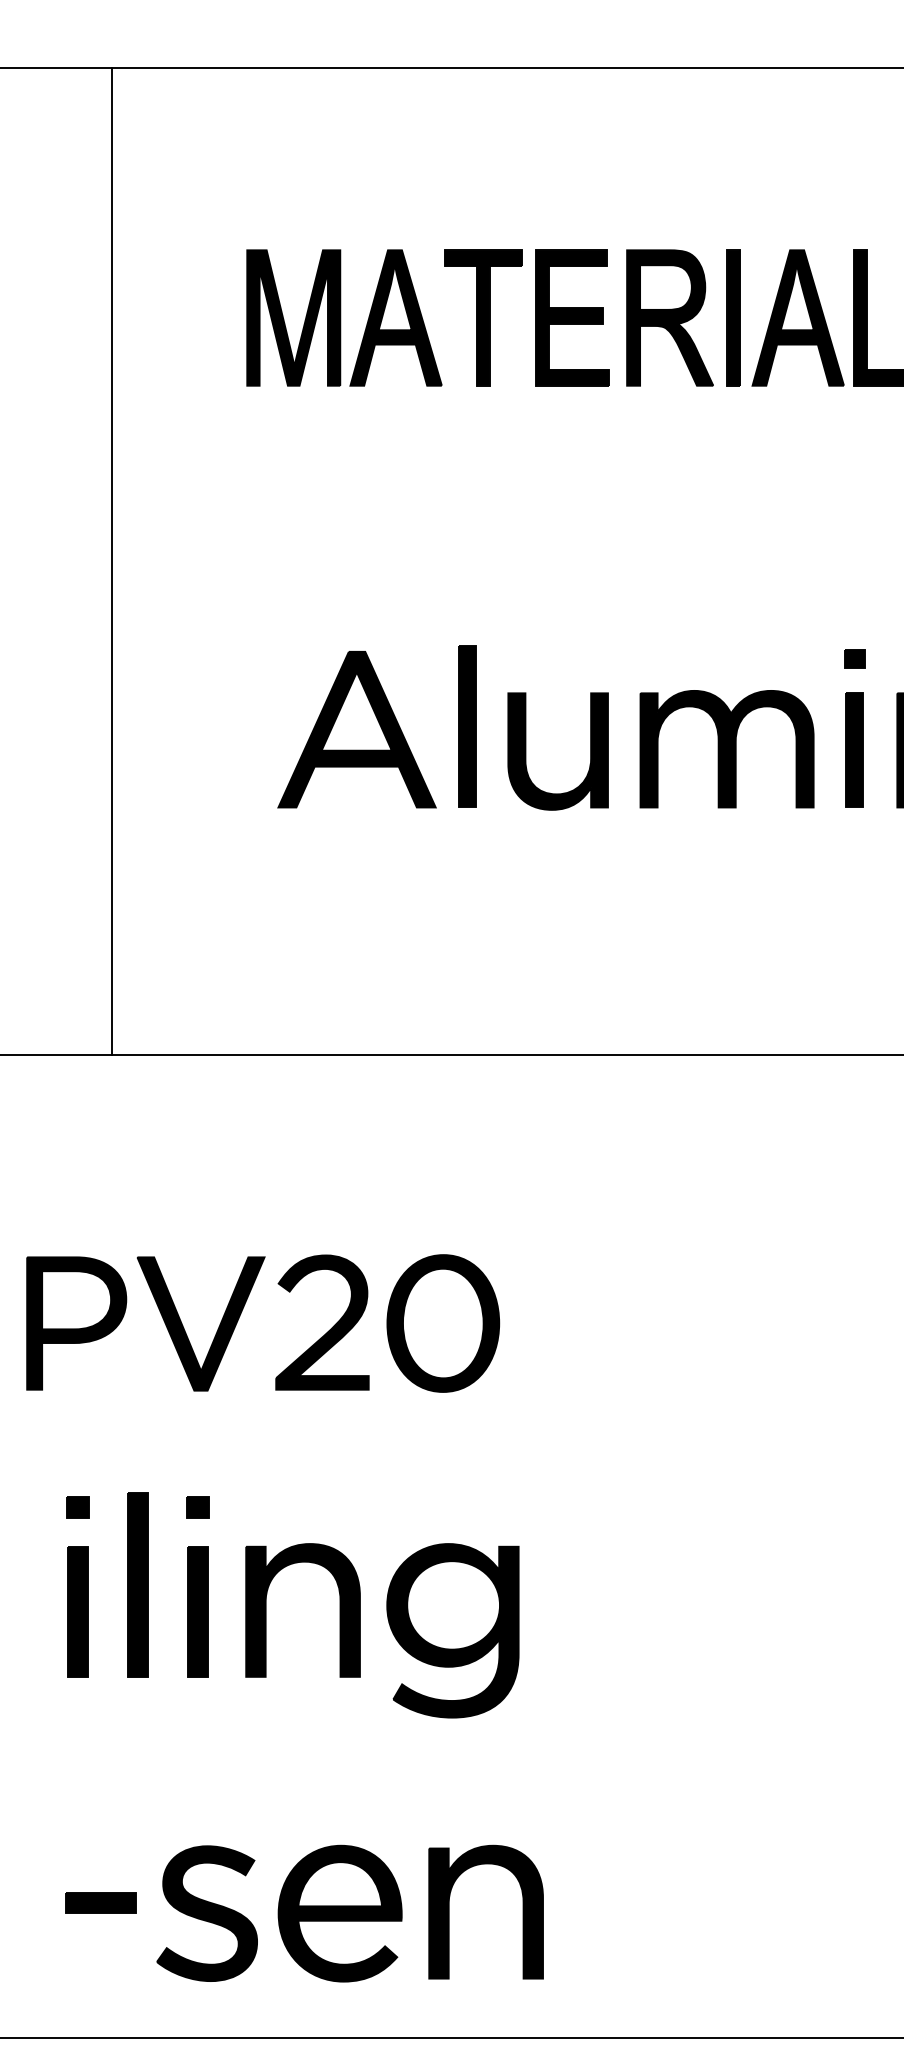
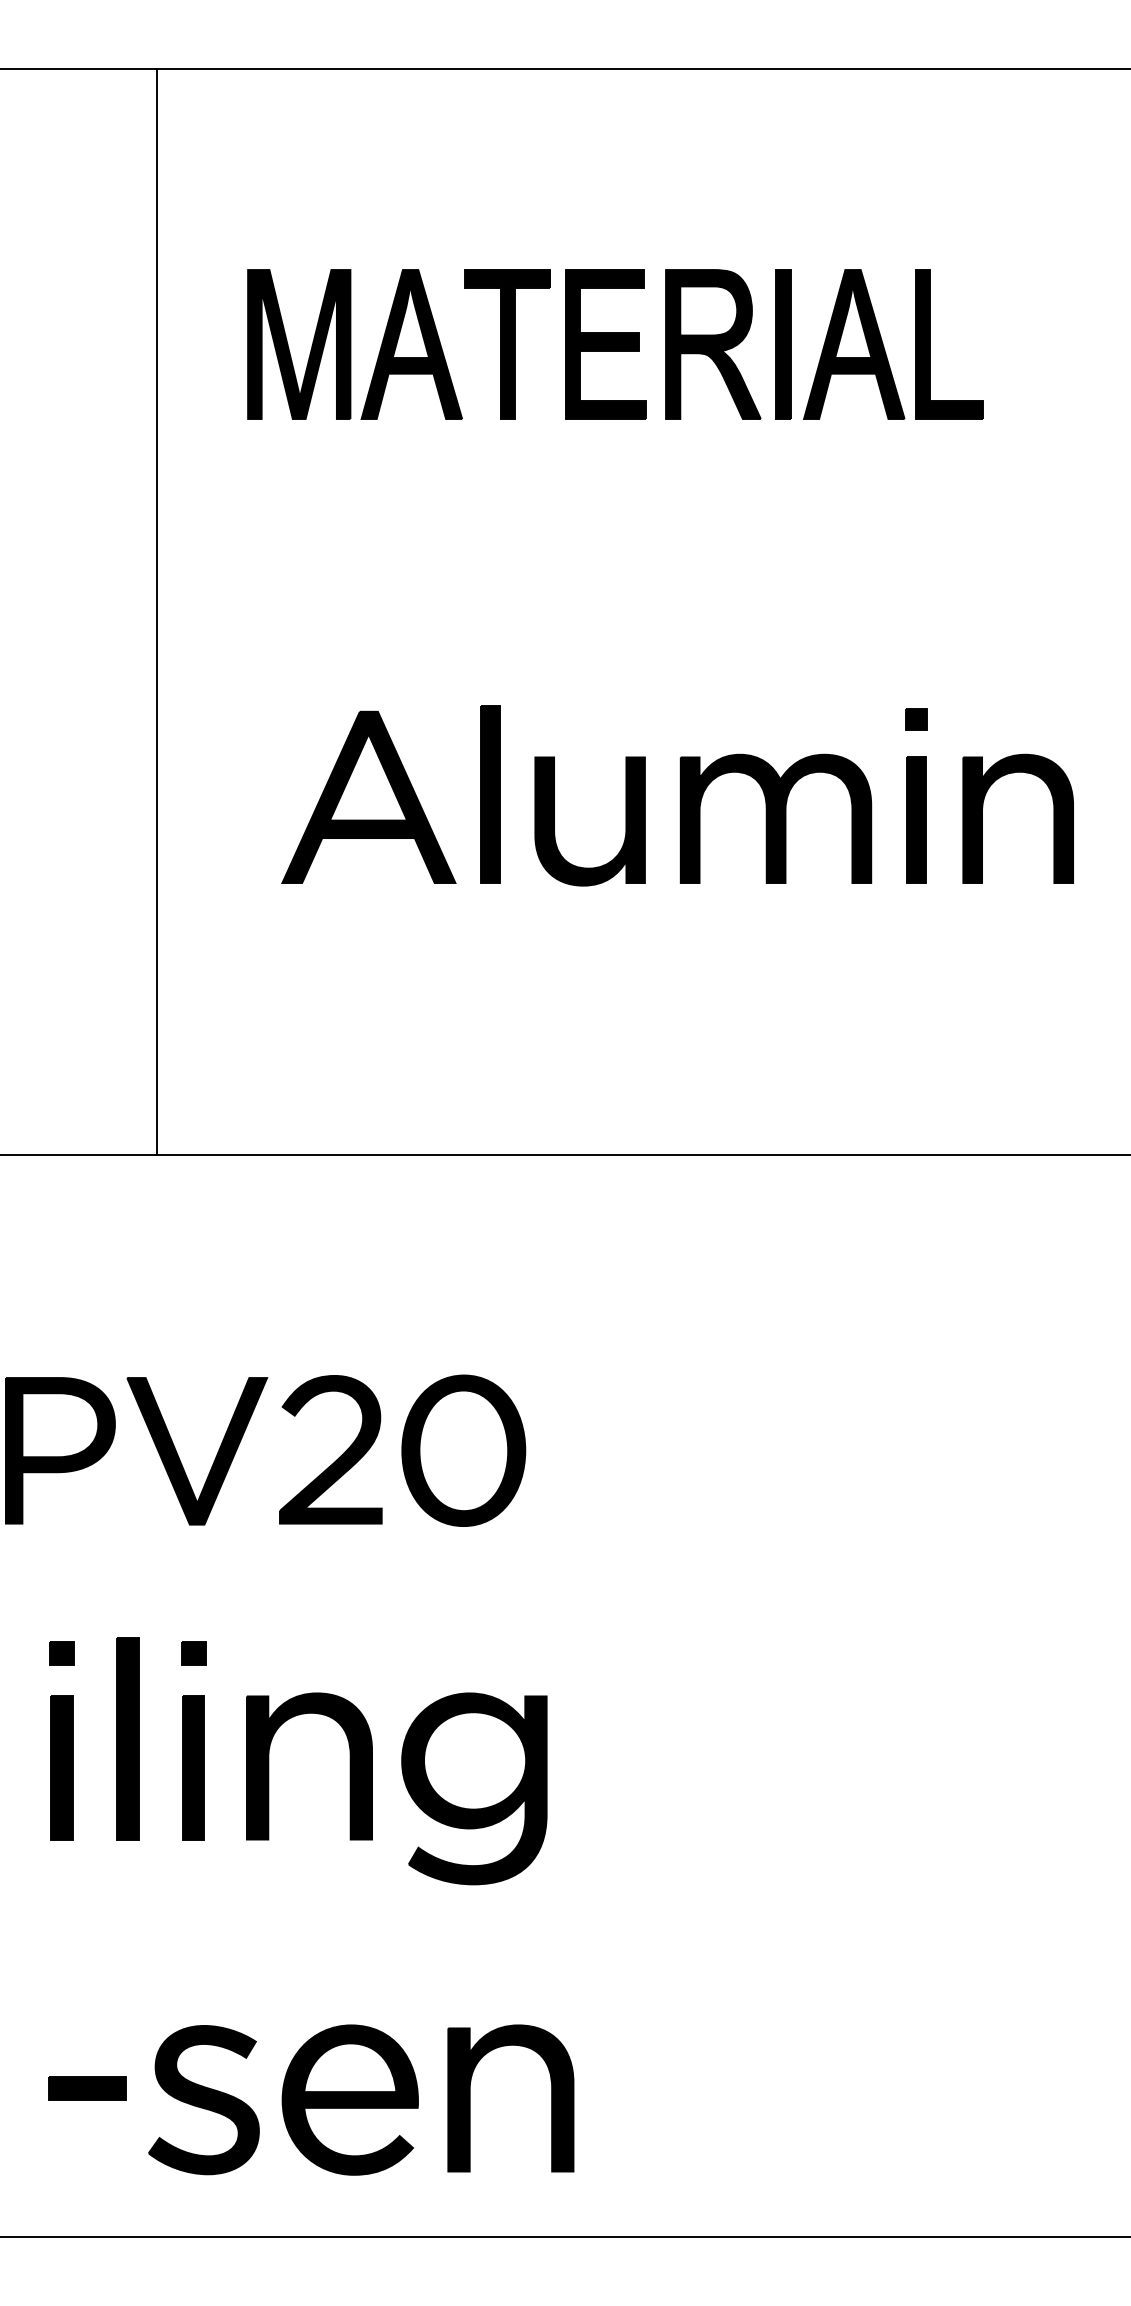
line: (111, 561) -> (156, 612), moved

